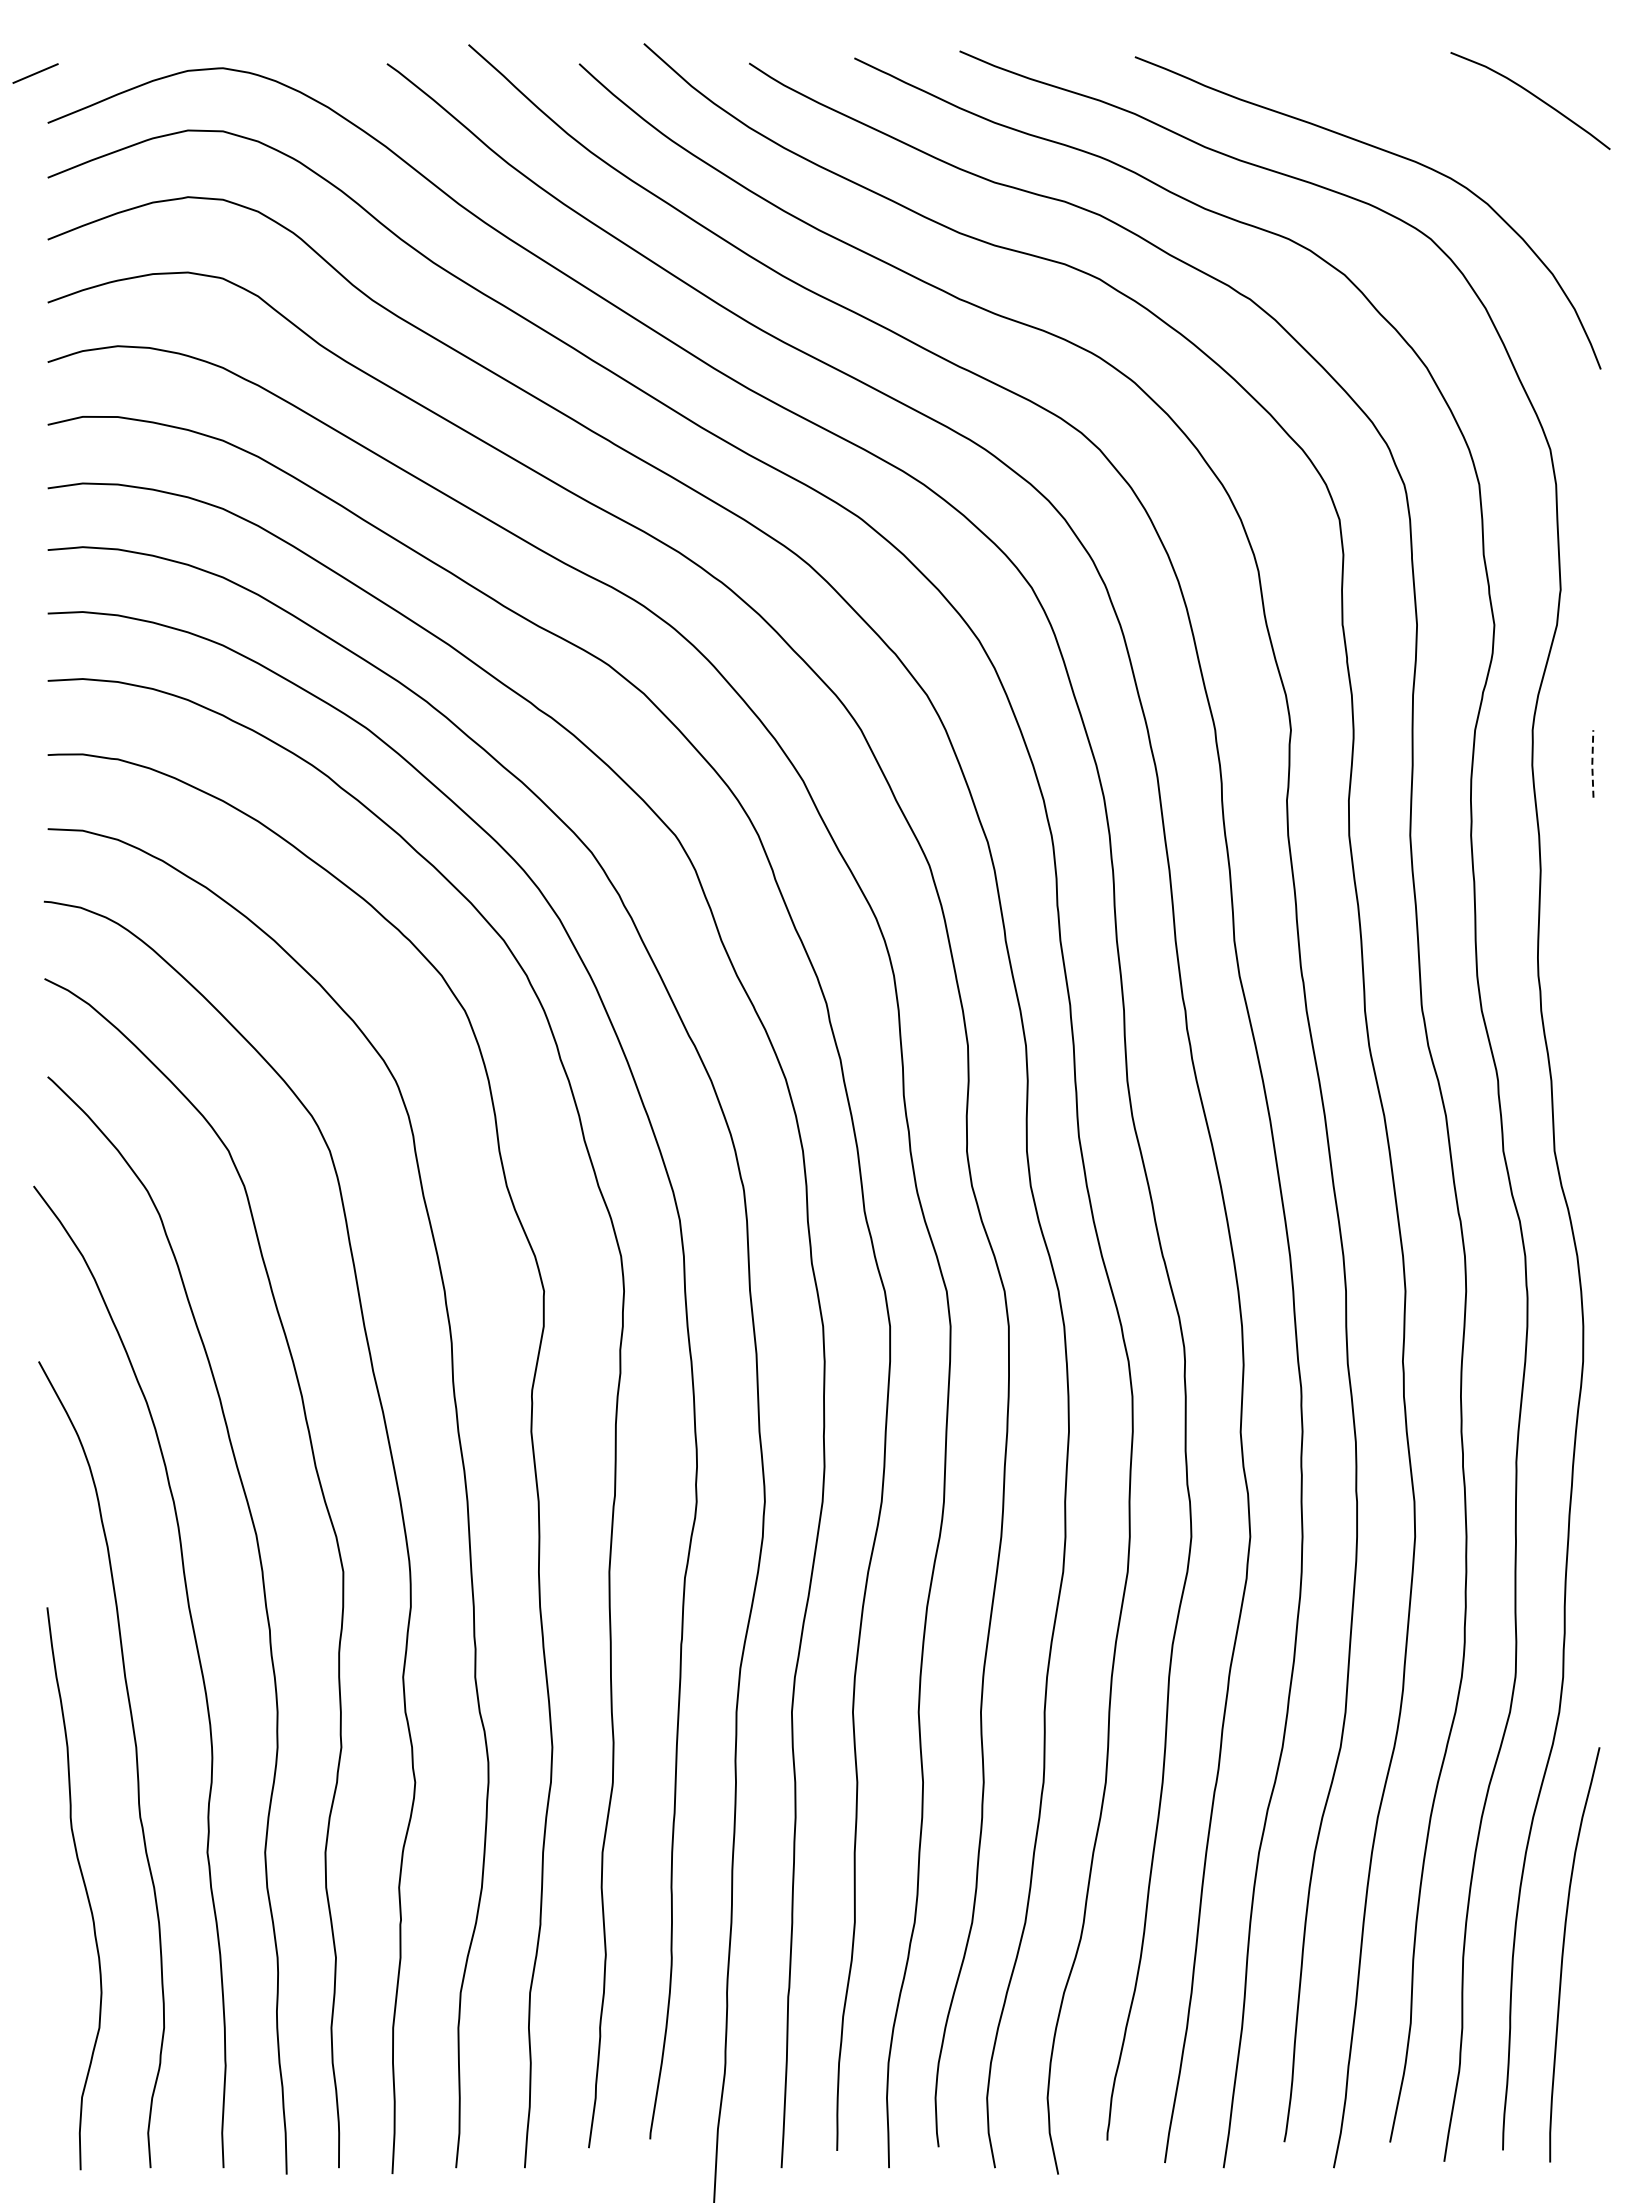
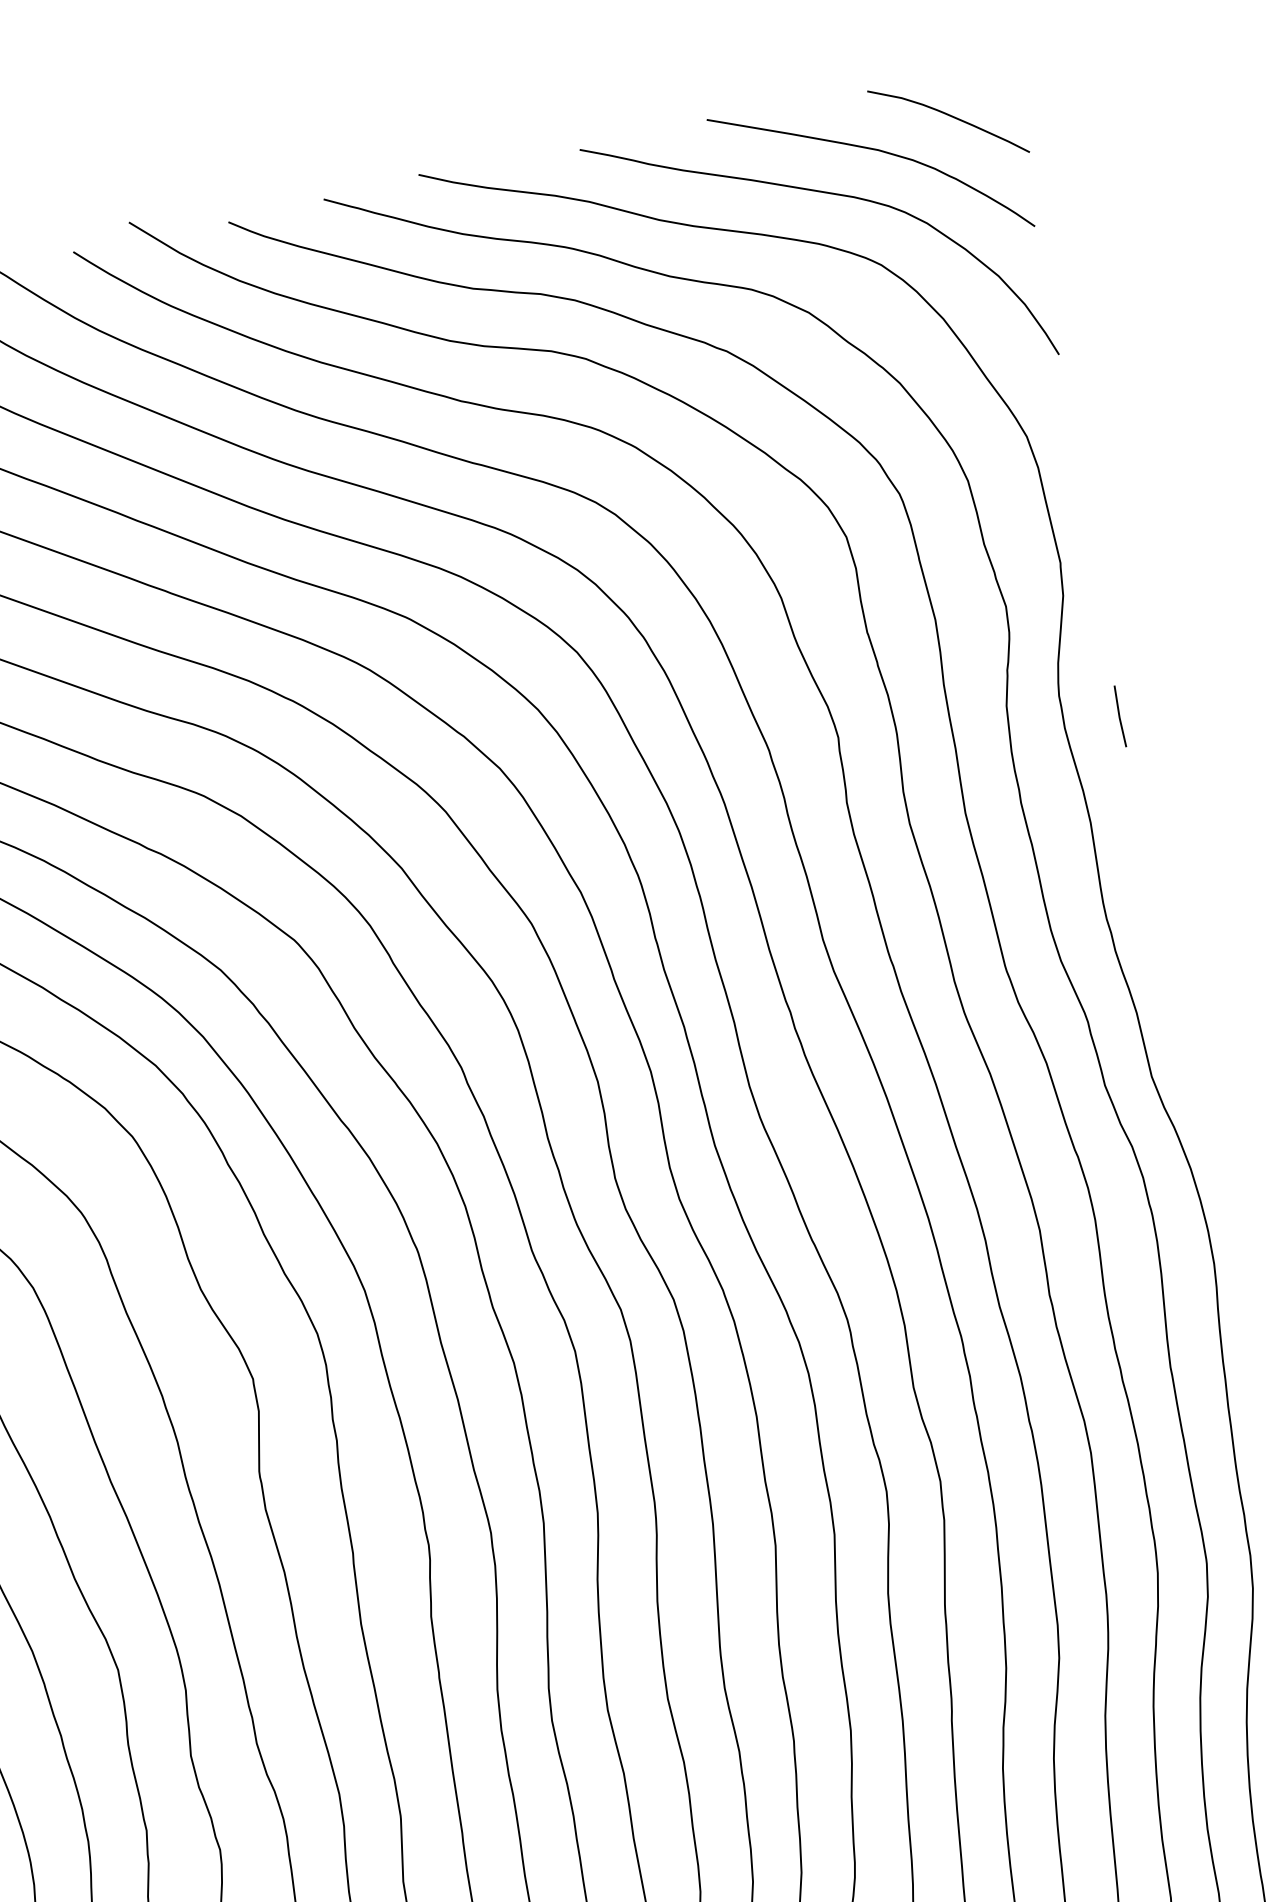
curve: (1448, 117) -> (876, 150), added
line: (1592, 764) -> (1119, 717), dashed -> solid

